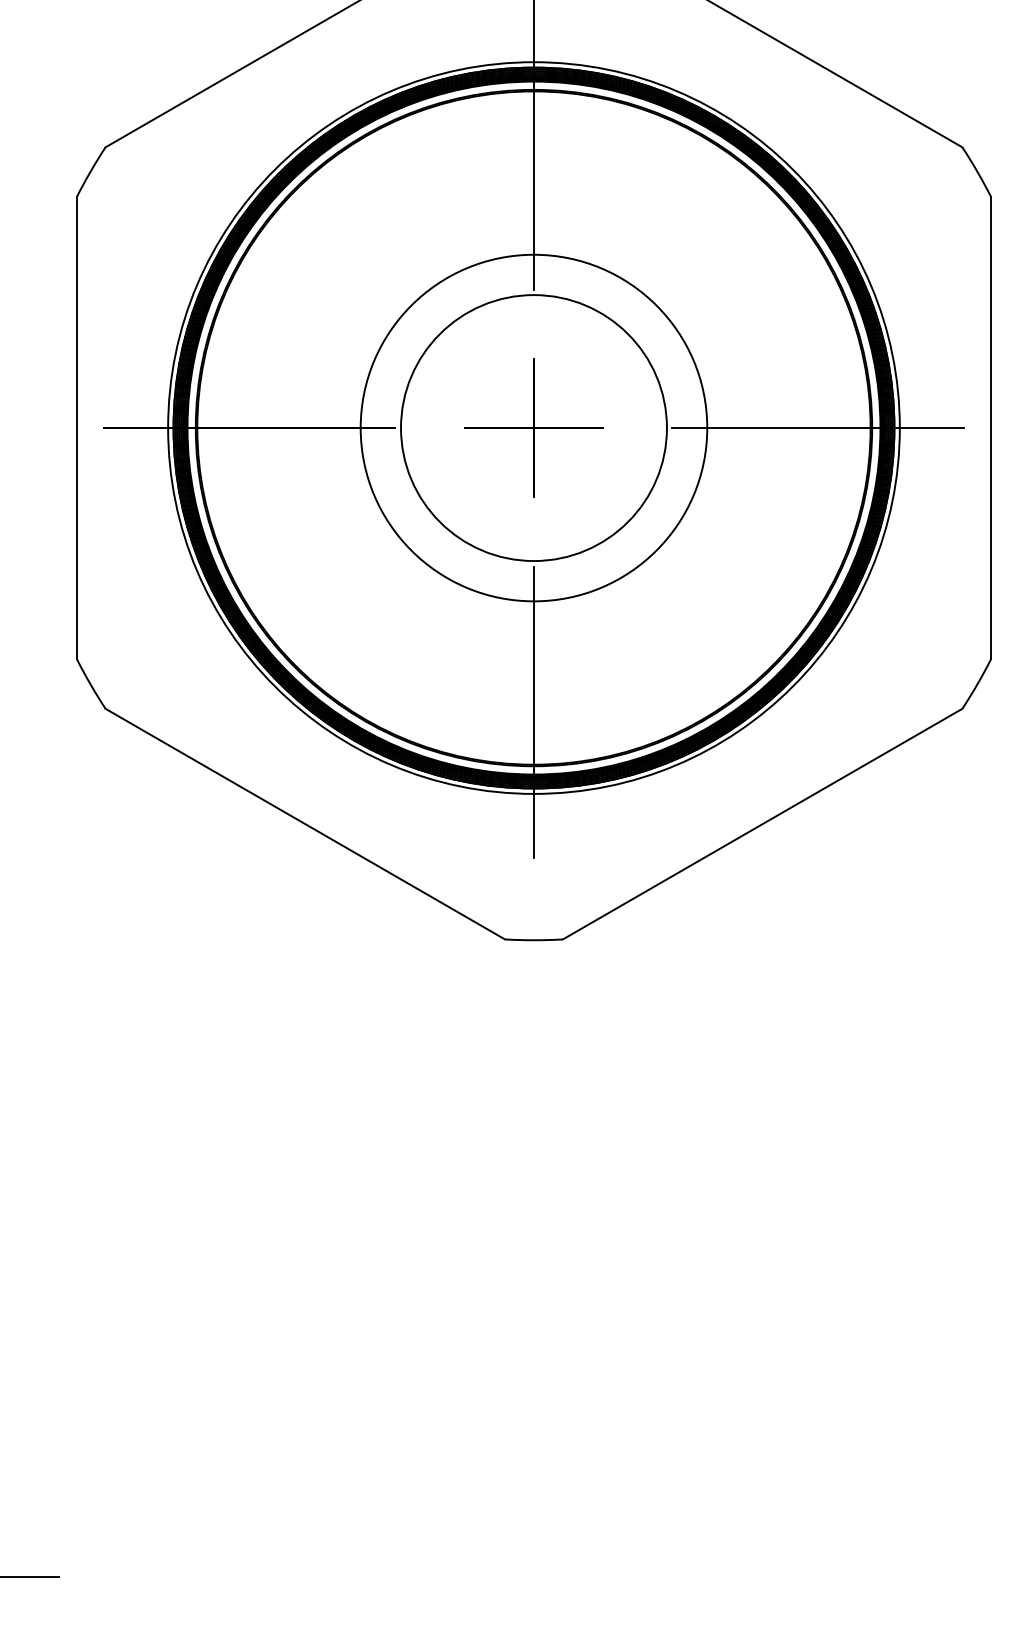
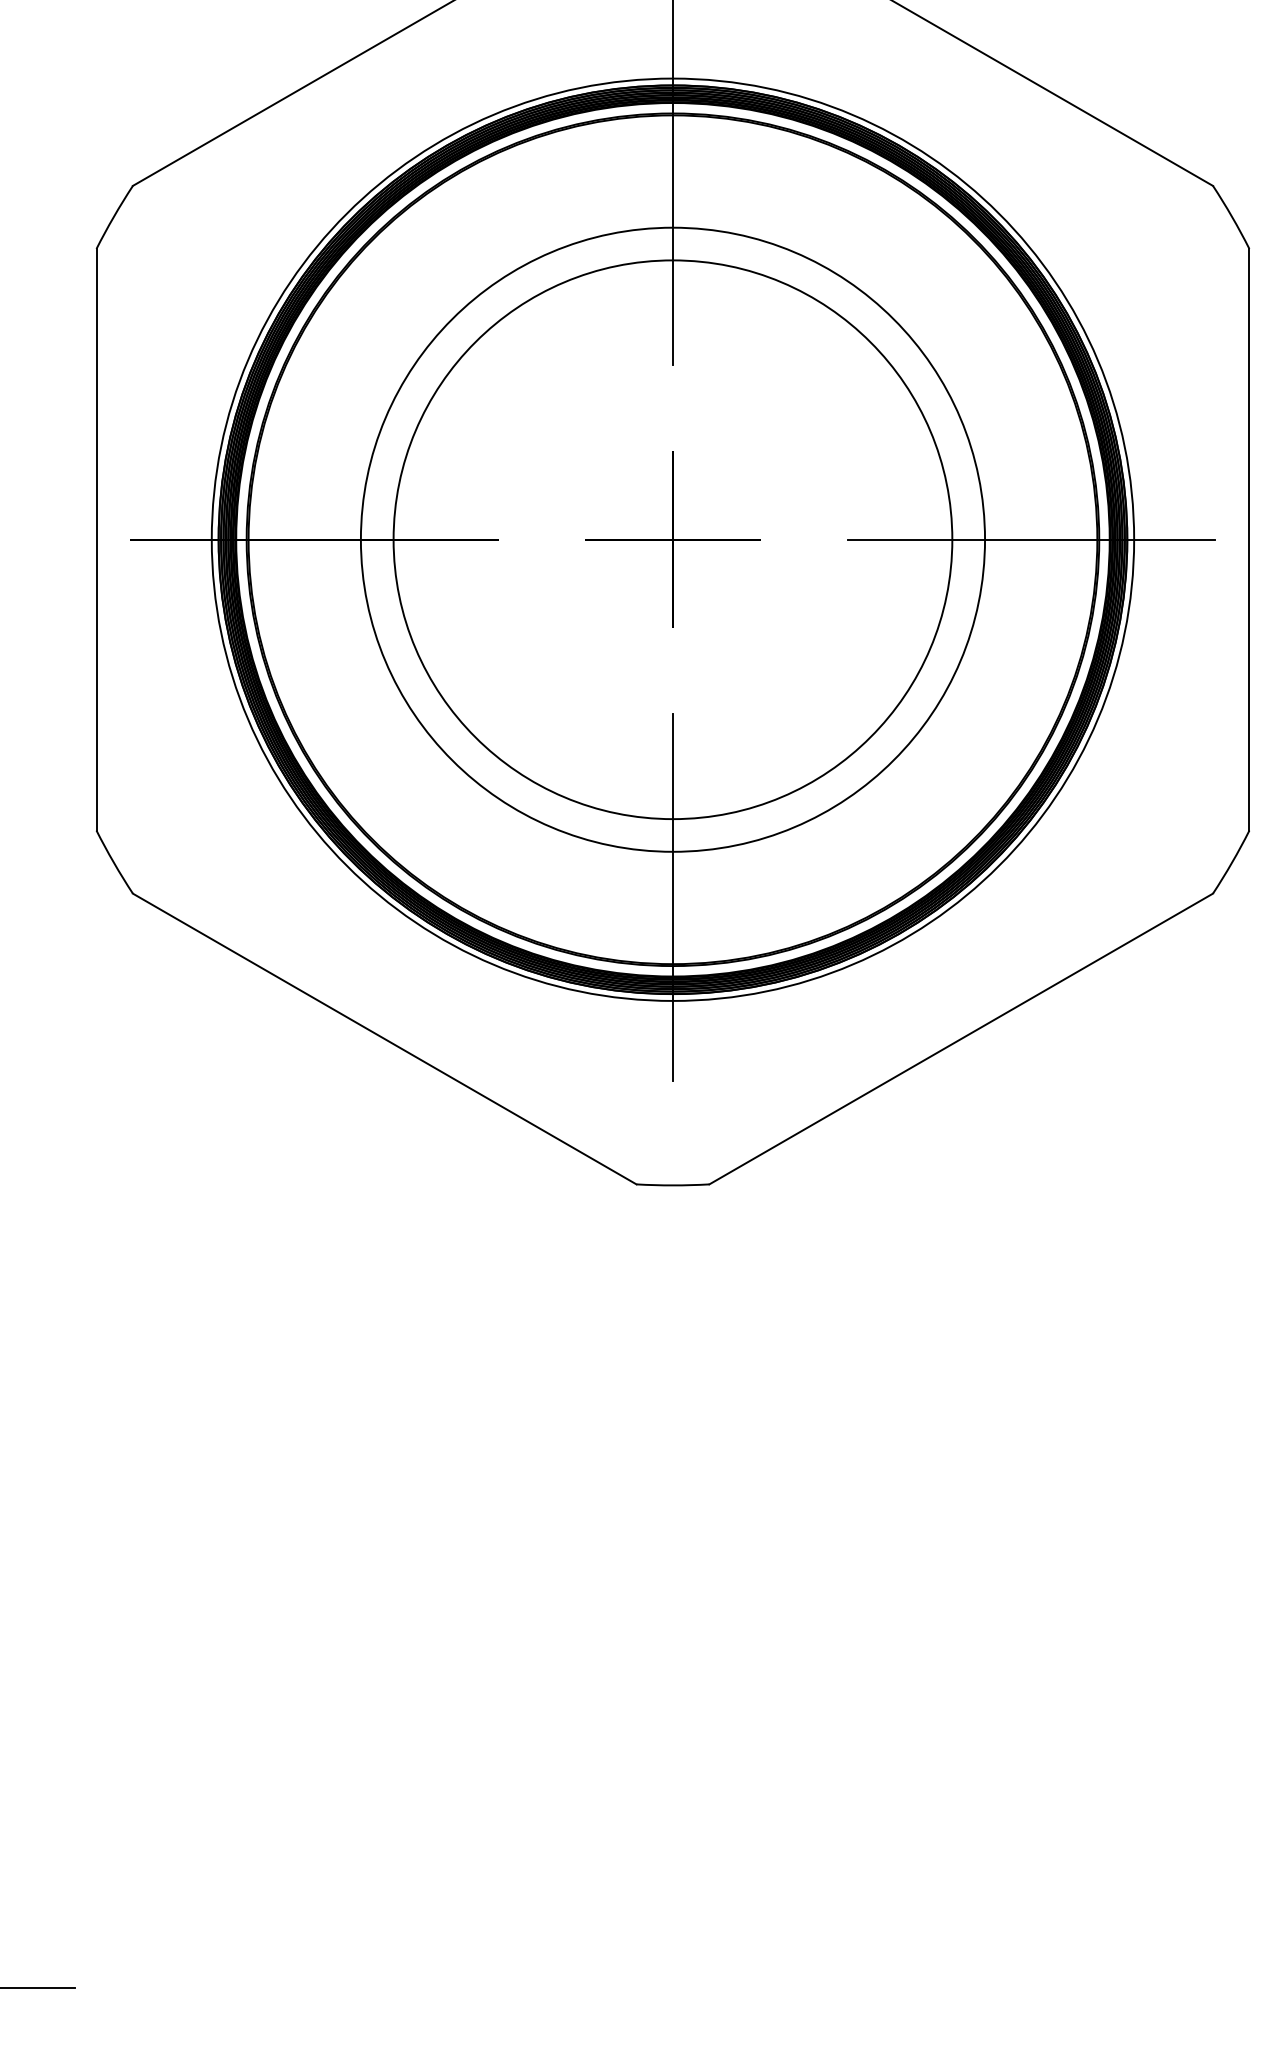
circle: (533, 427) -> (672, 539), size x1.43
circle: (533, 427) -> (672, 539), size x1.67

